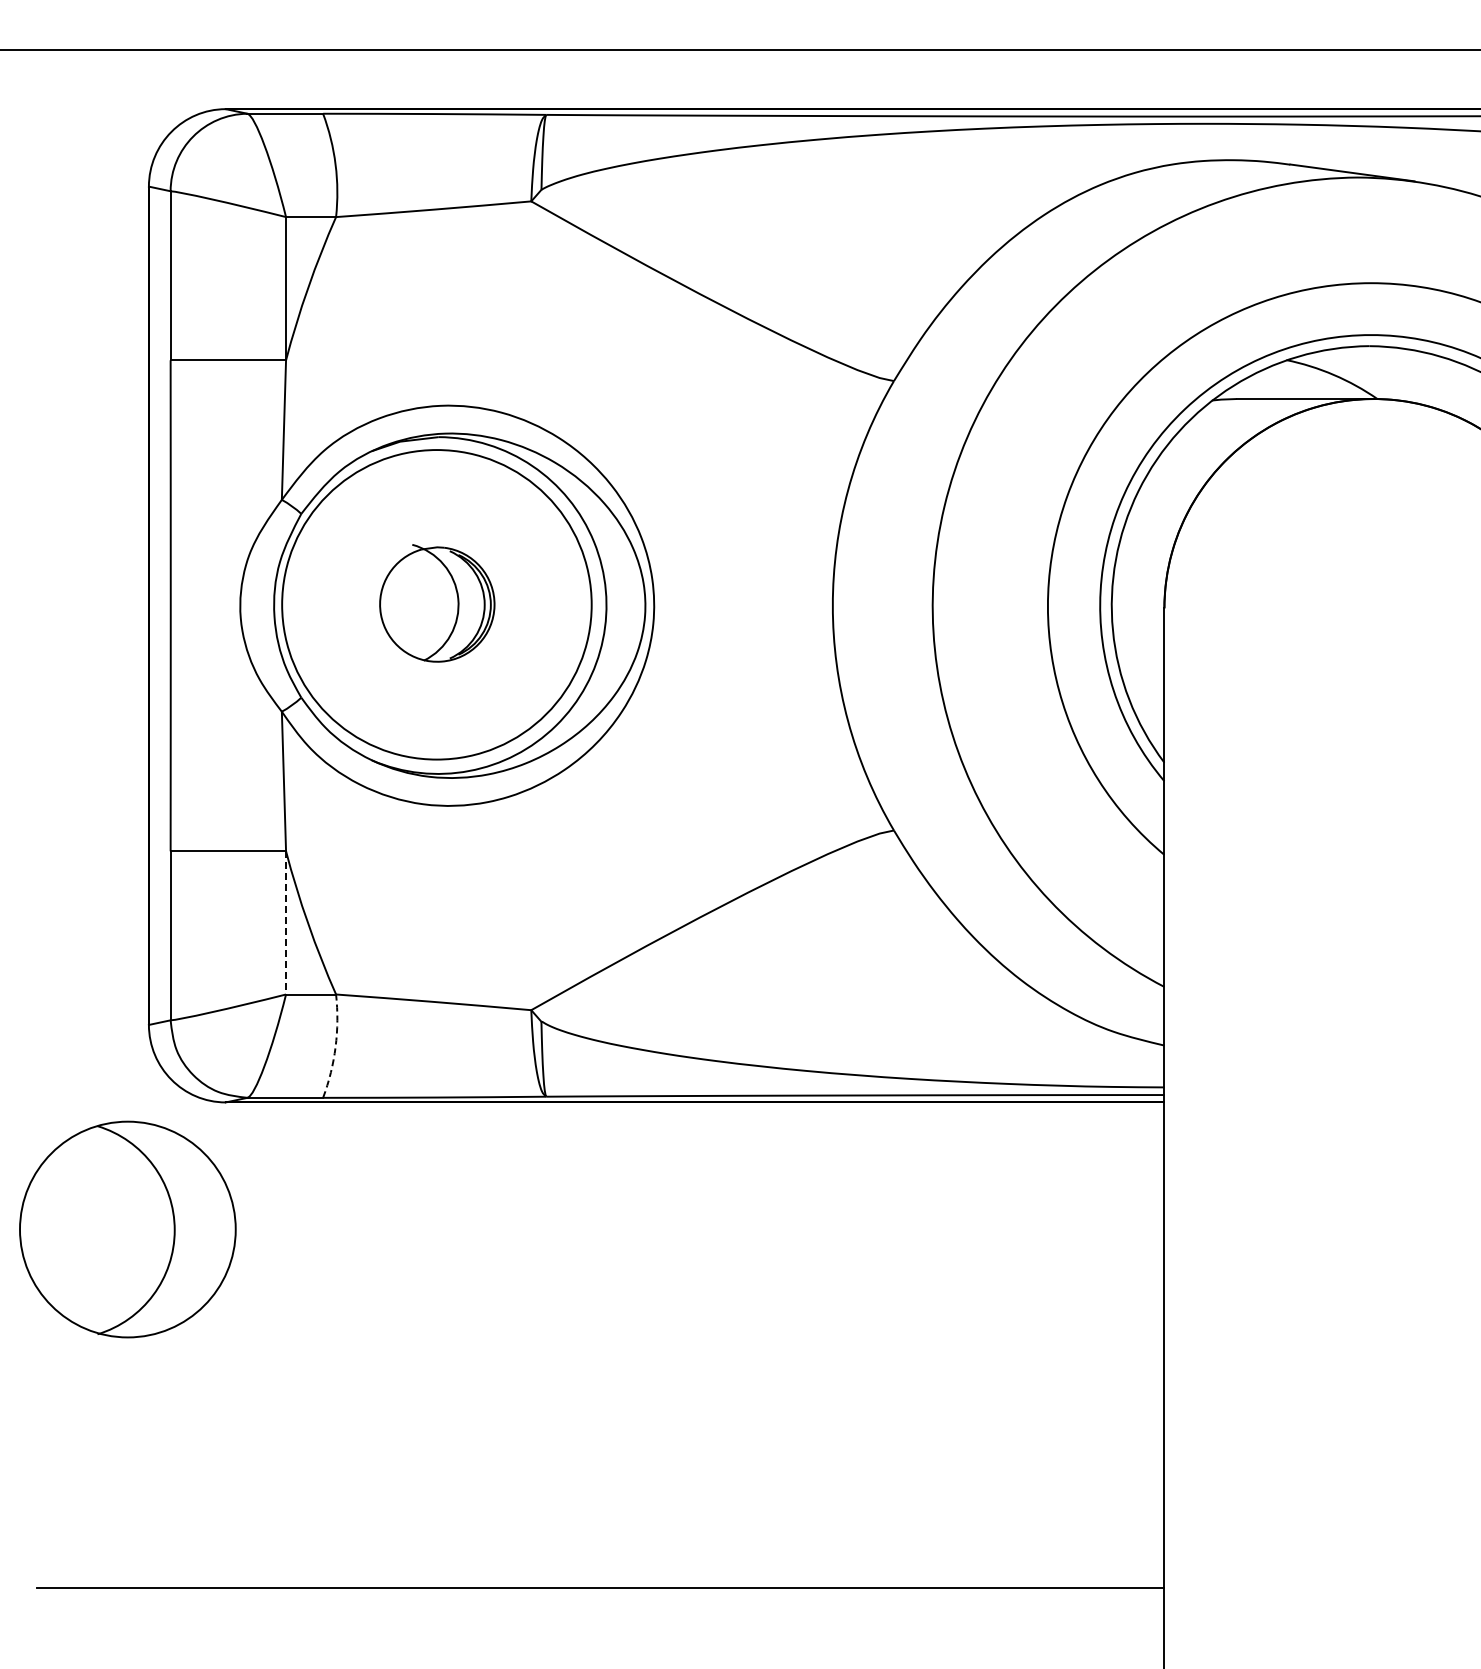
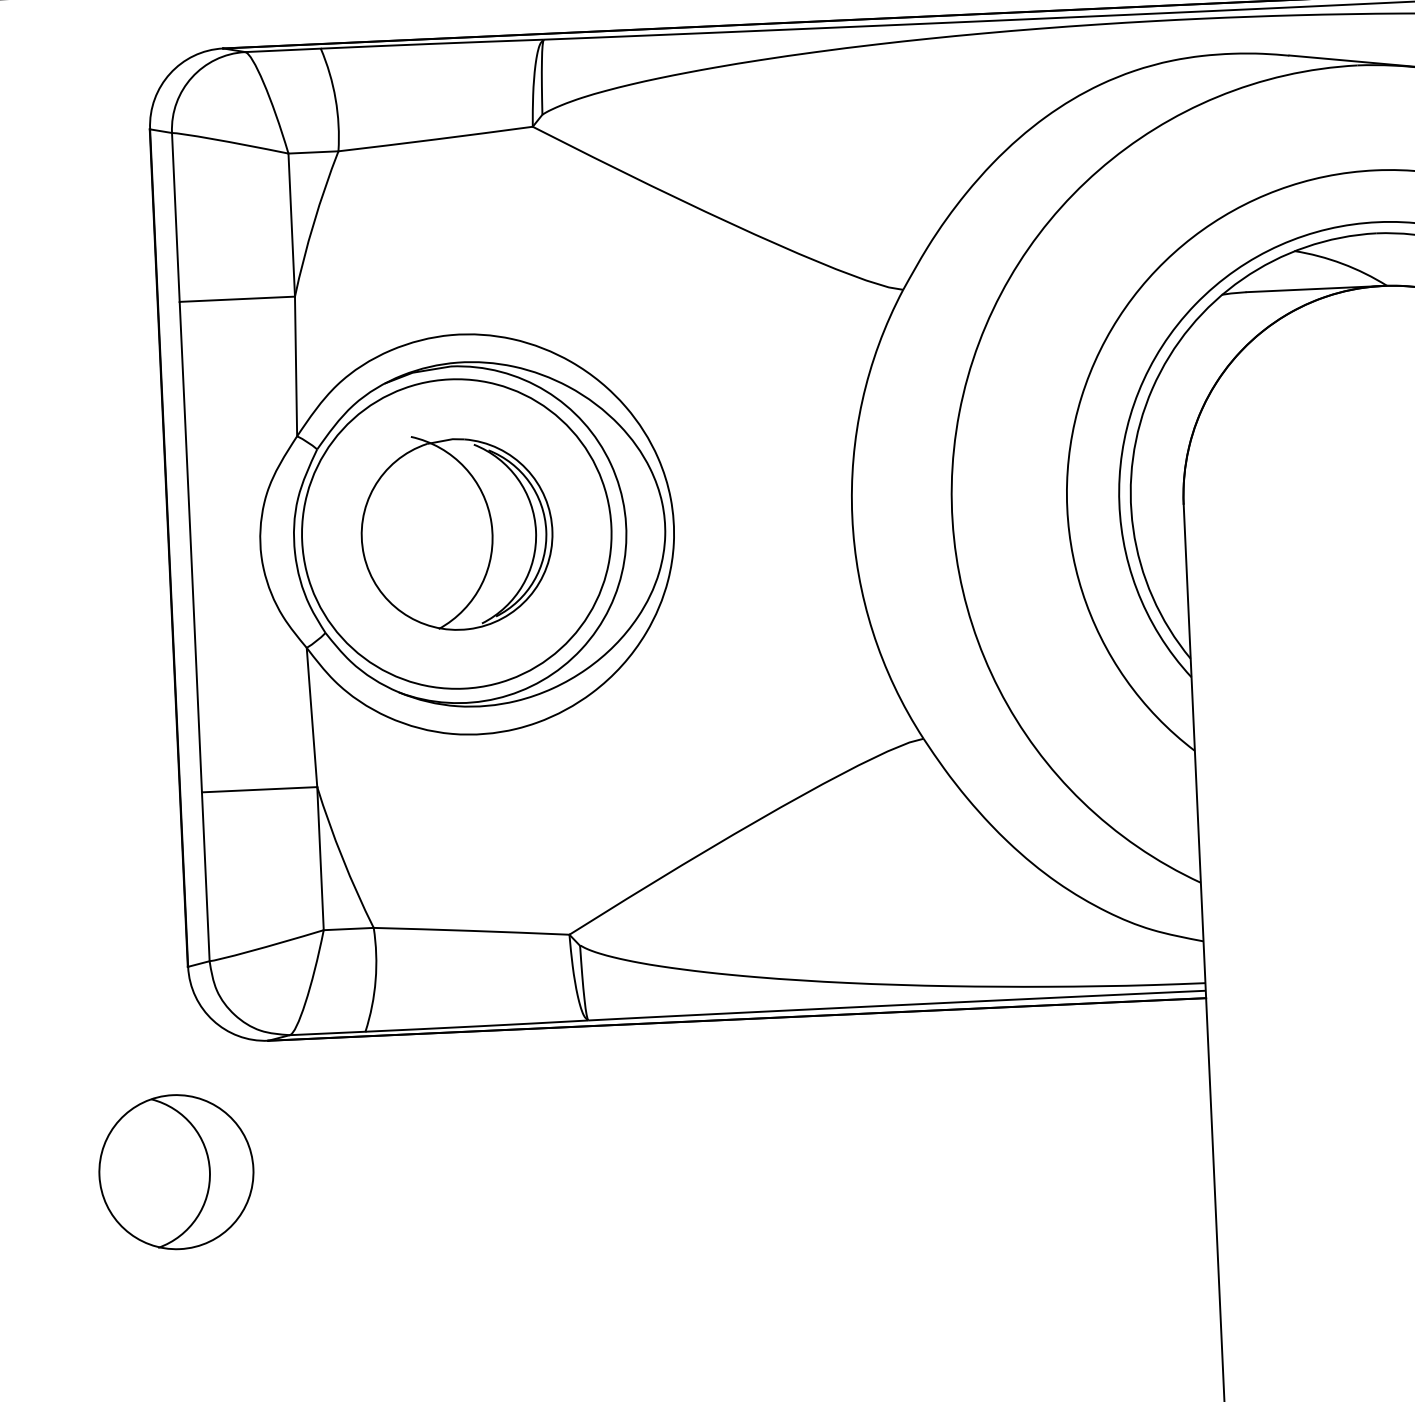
part: (437, 603) -> (457, 532), size x1.67
line: (286, 922) -> (320, 858), dashed -> solid
arc: (335, 1046) -> (375, 979), dashed -> solid
part: (127, 1229) -> (176, 1172), size x0.71

